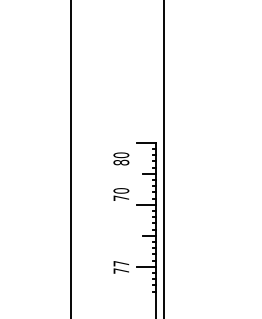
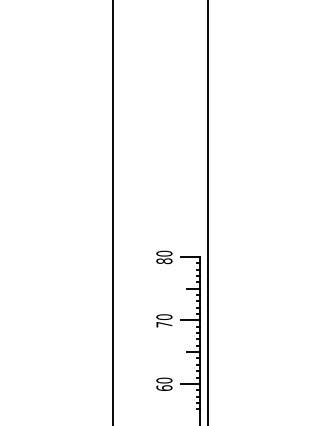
text: (121, 159) -> (164, 257), moved
text: (121, 194) -> (164, 320), moved
text: (121, 266) -> (164, 383), 77 -> 60

